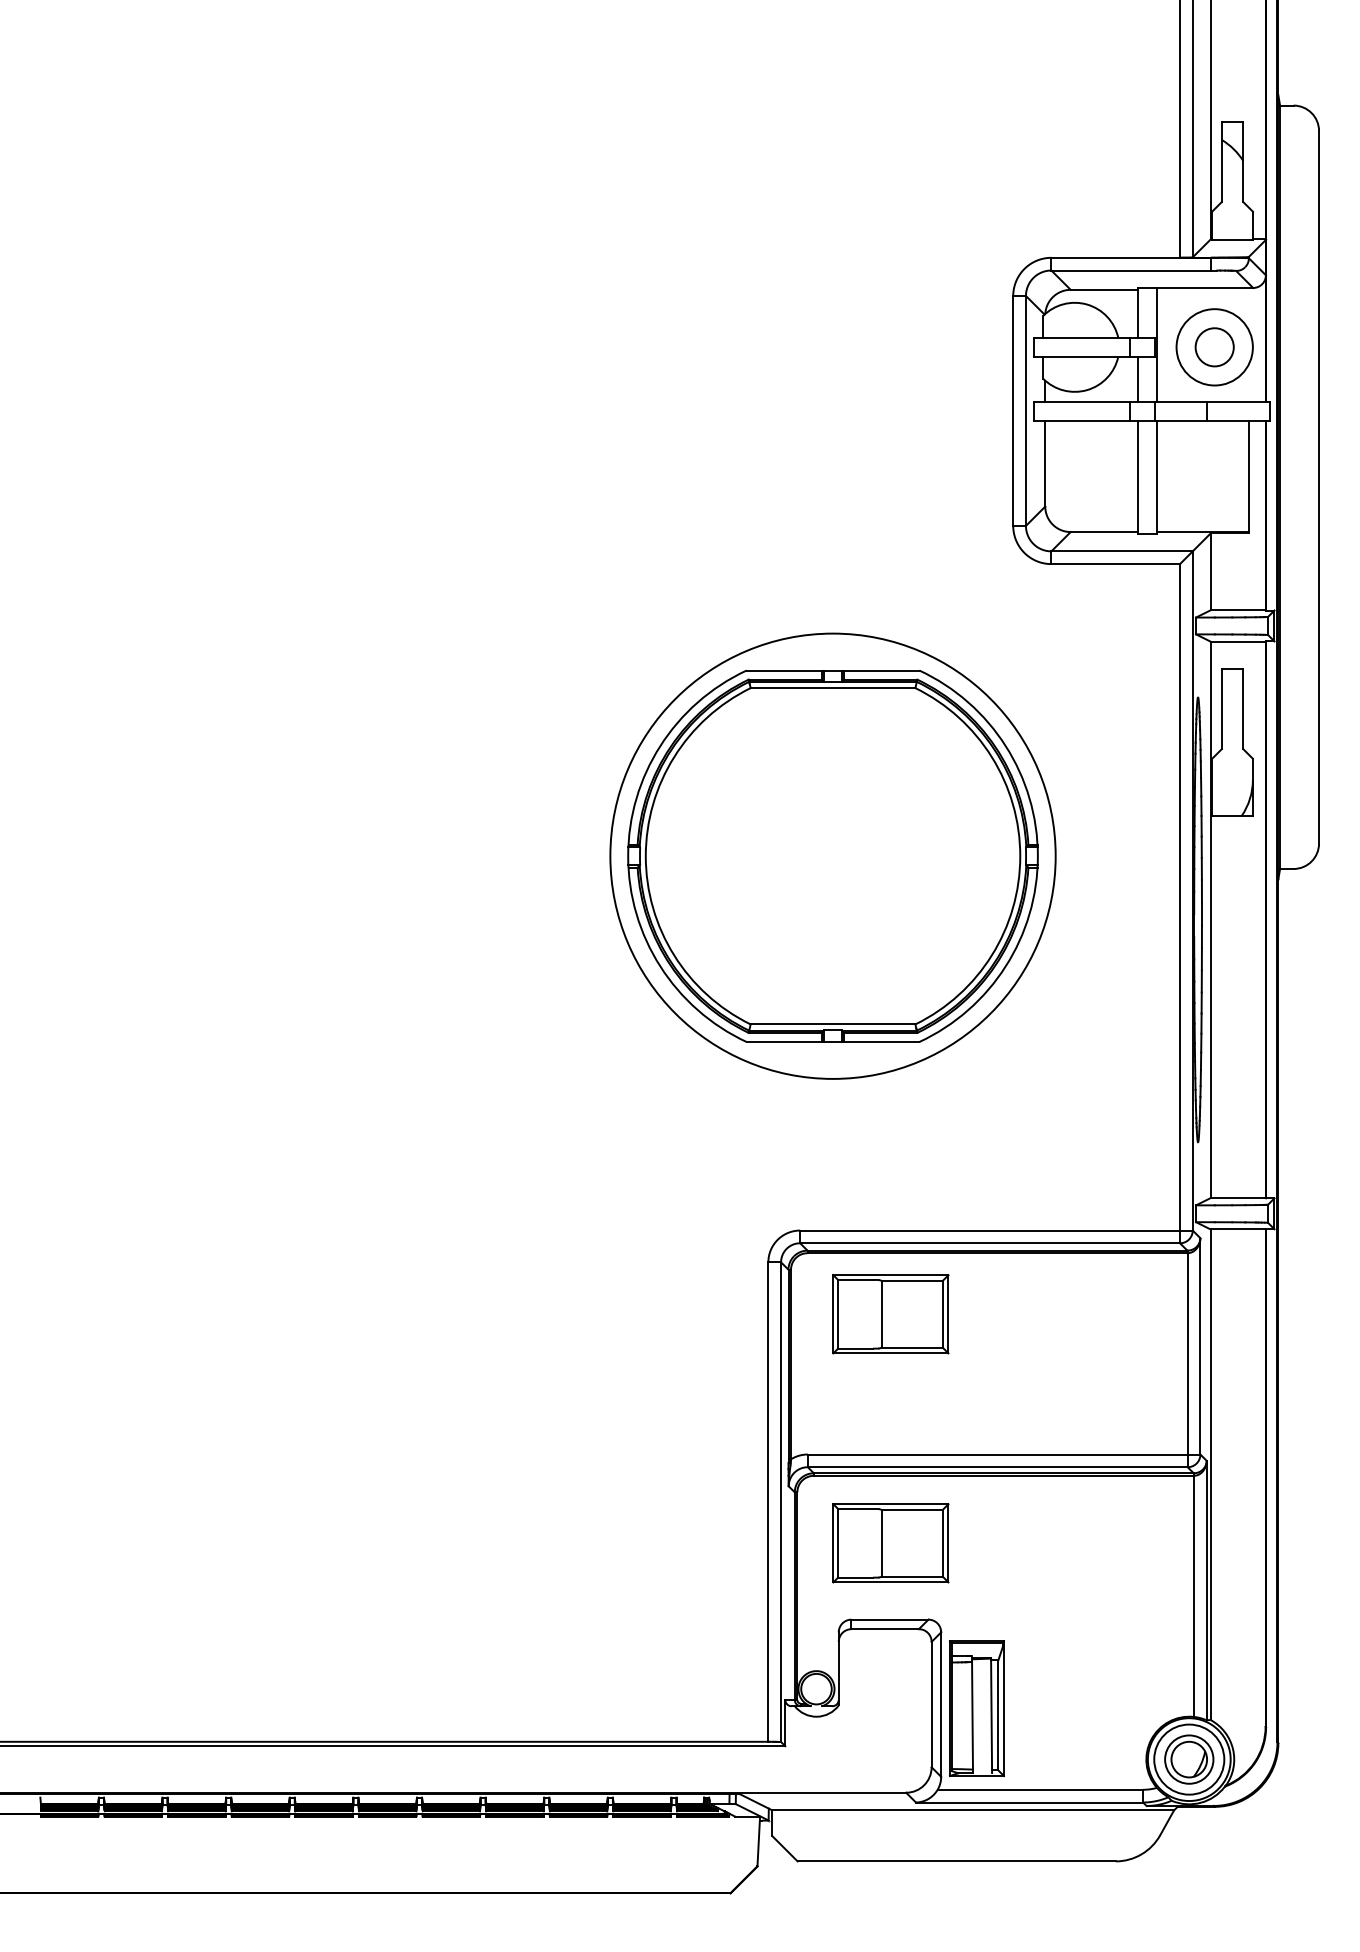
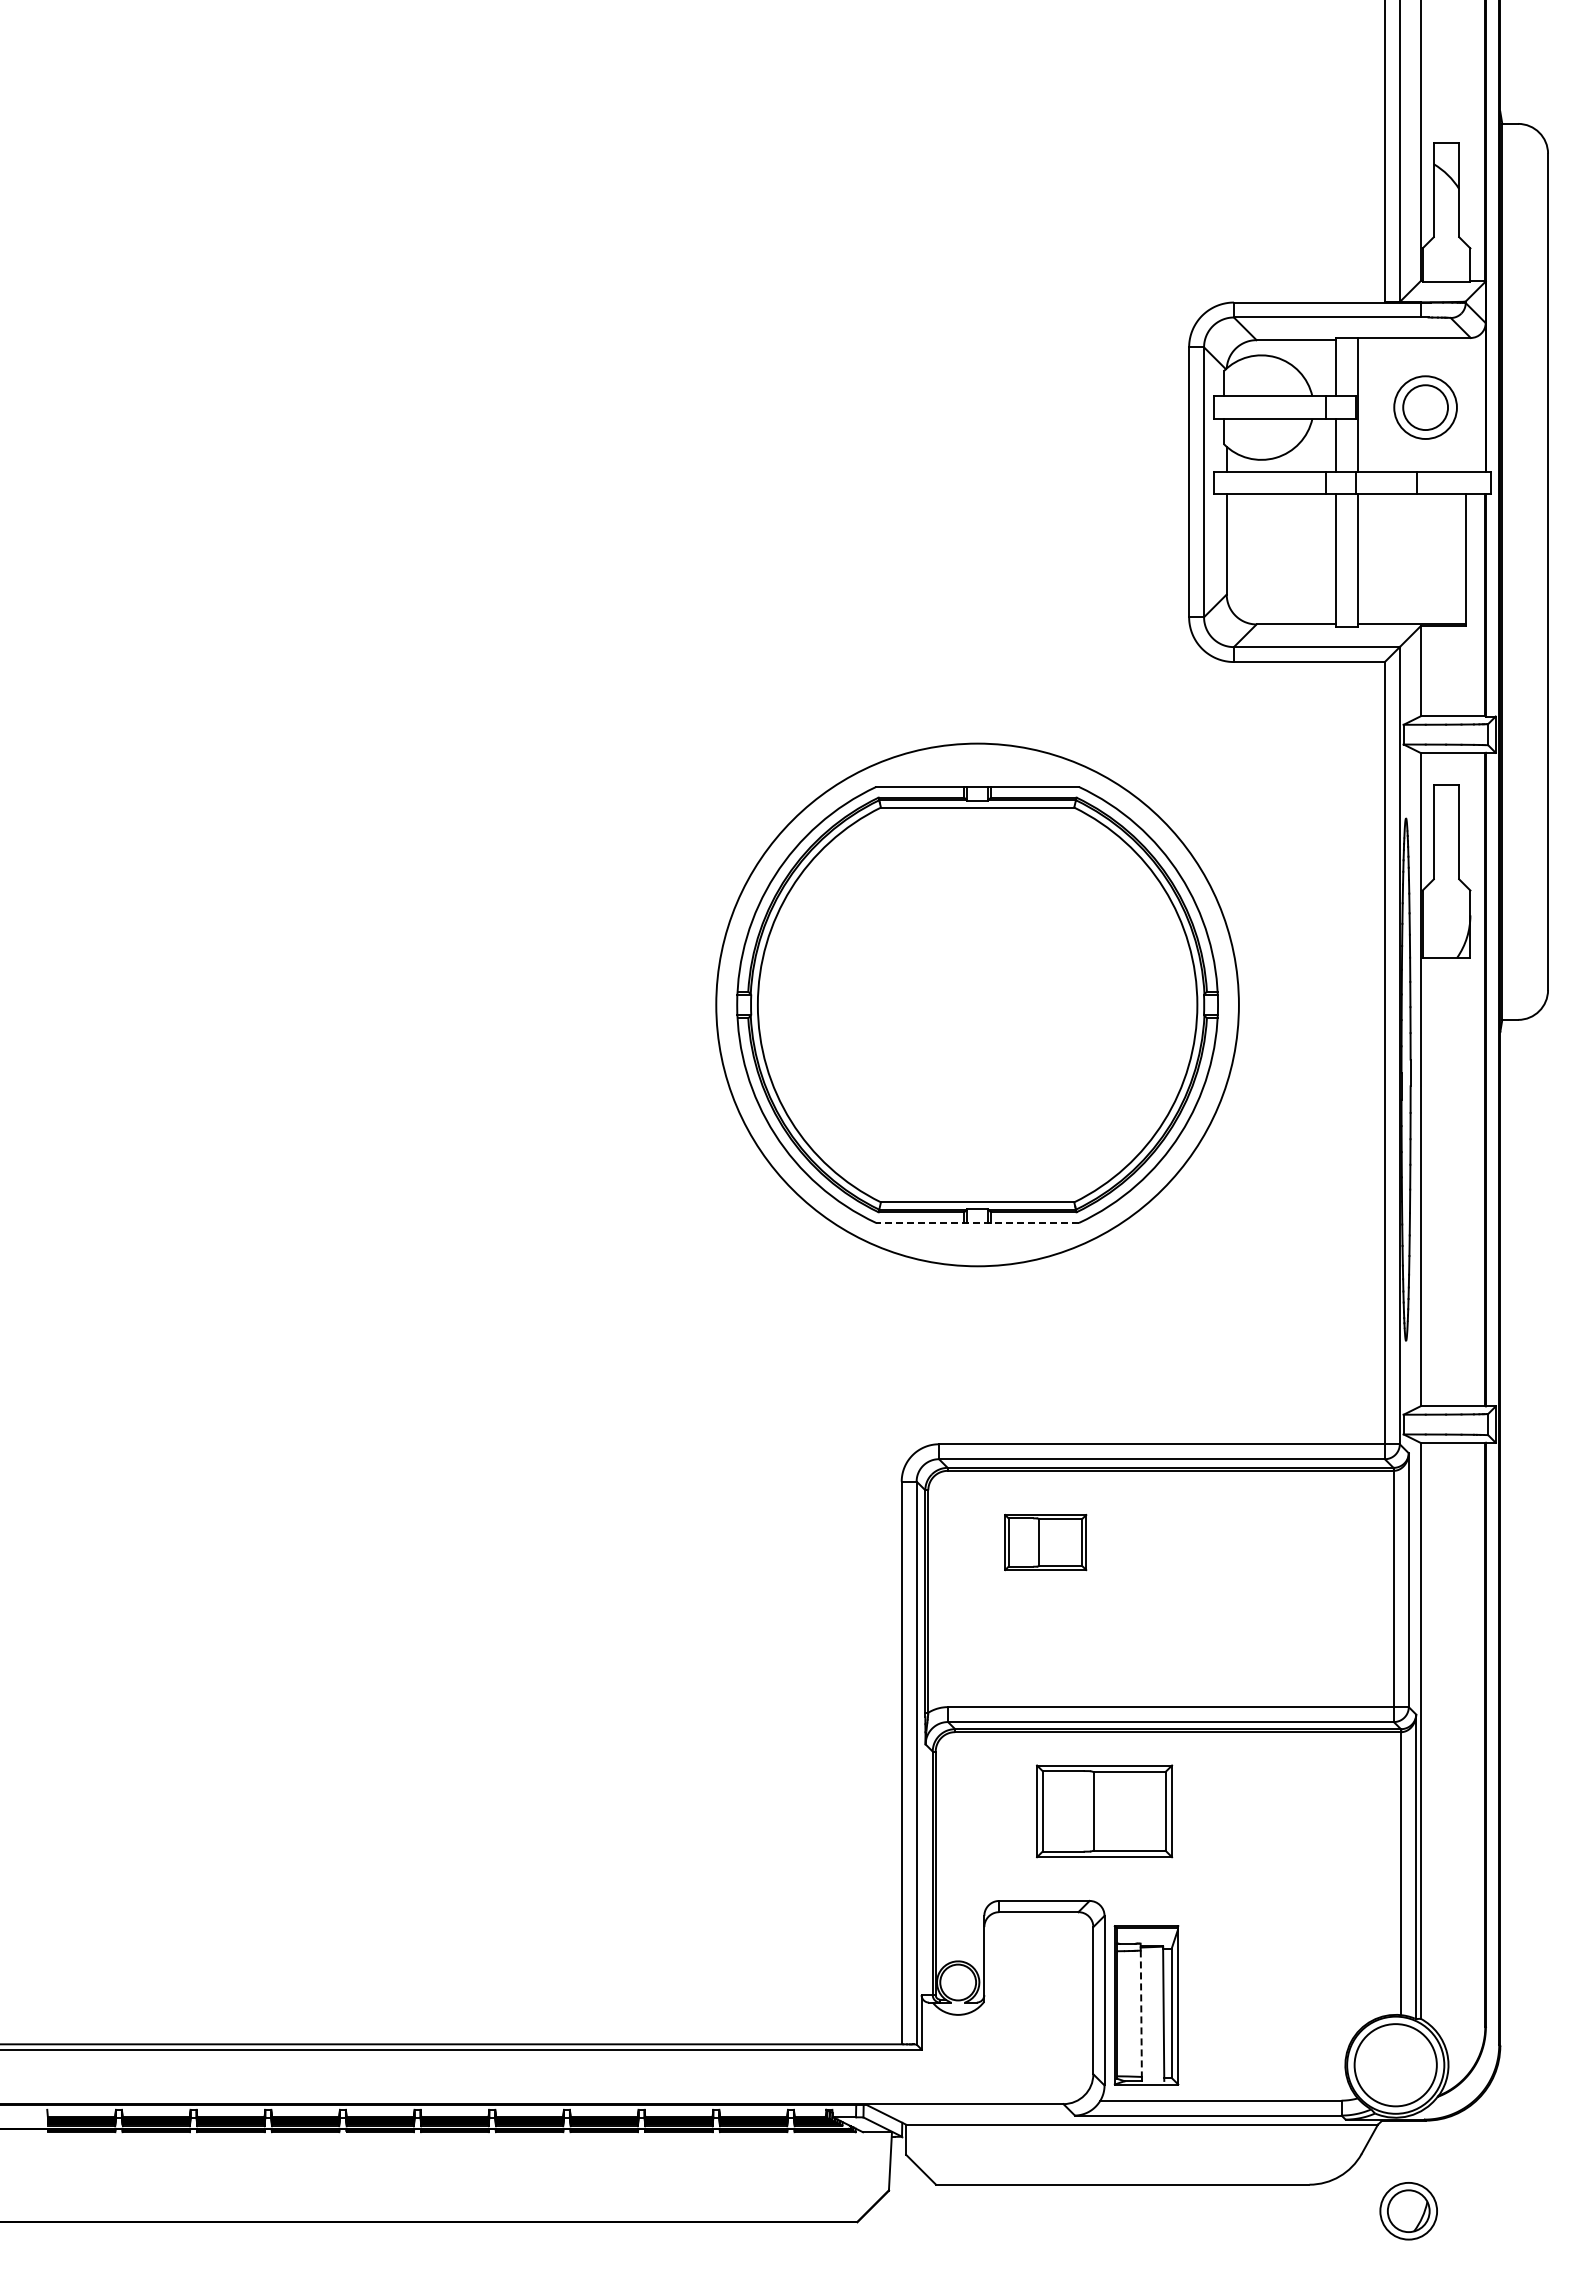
circle: (1214, 347) -> (1425, 407), size x0.7
line: (832, 1042) -> (977, 1223), solid -> dashed
part: (890, 1314) -> (1045, 1542), size x0.6
part: (890, 1543) -> (1104, 1811), moved
line: (972, 1716) -> (1141, 2014), solid -> dashed
part: (1189, 1759) -> (1408, 2211), moved

